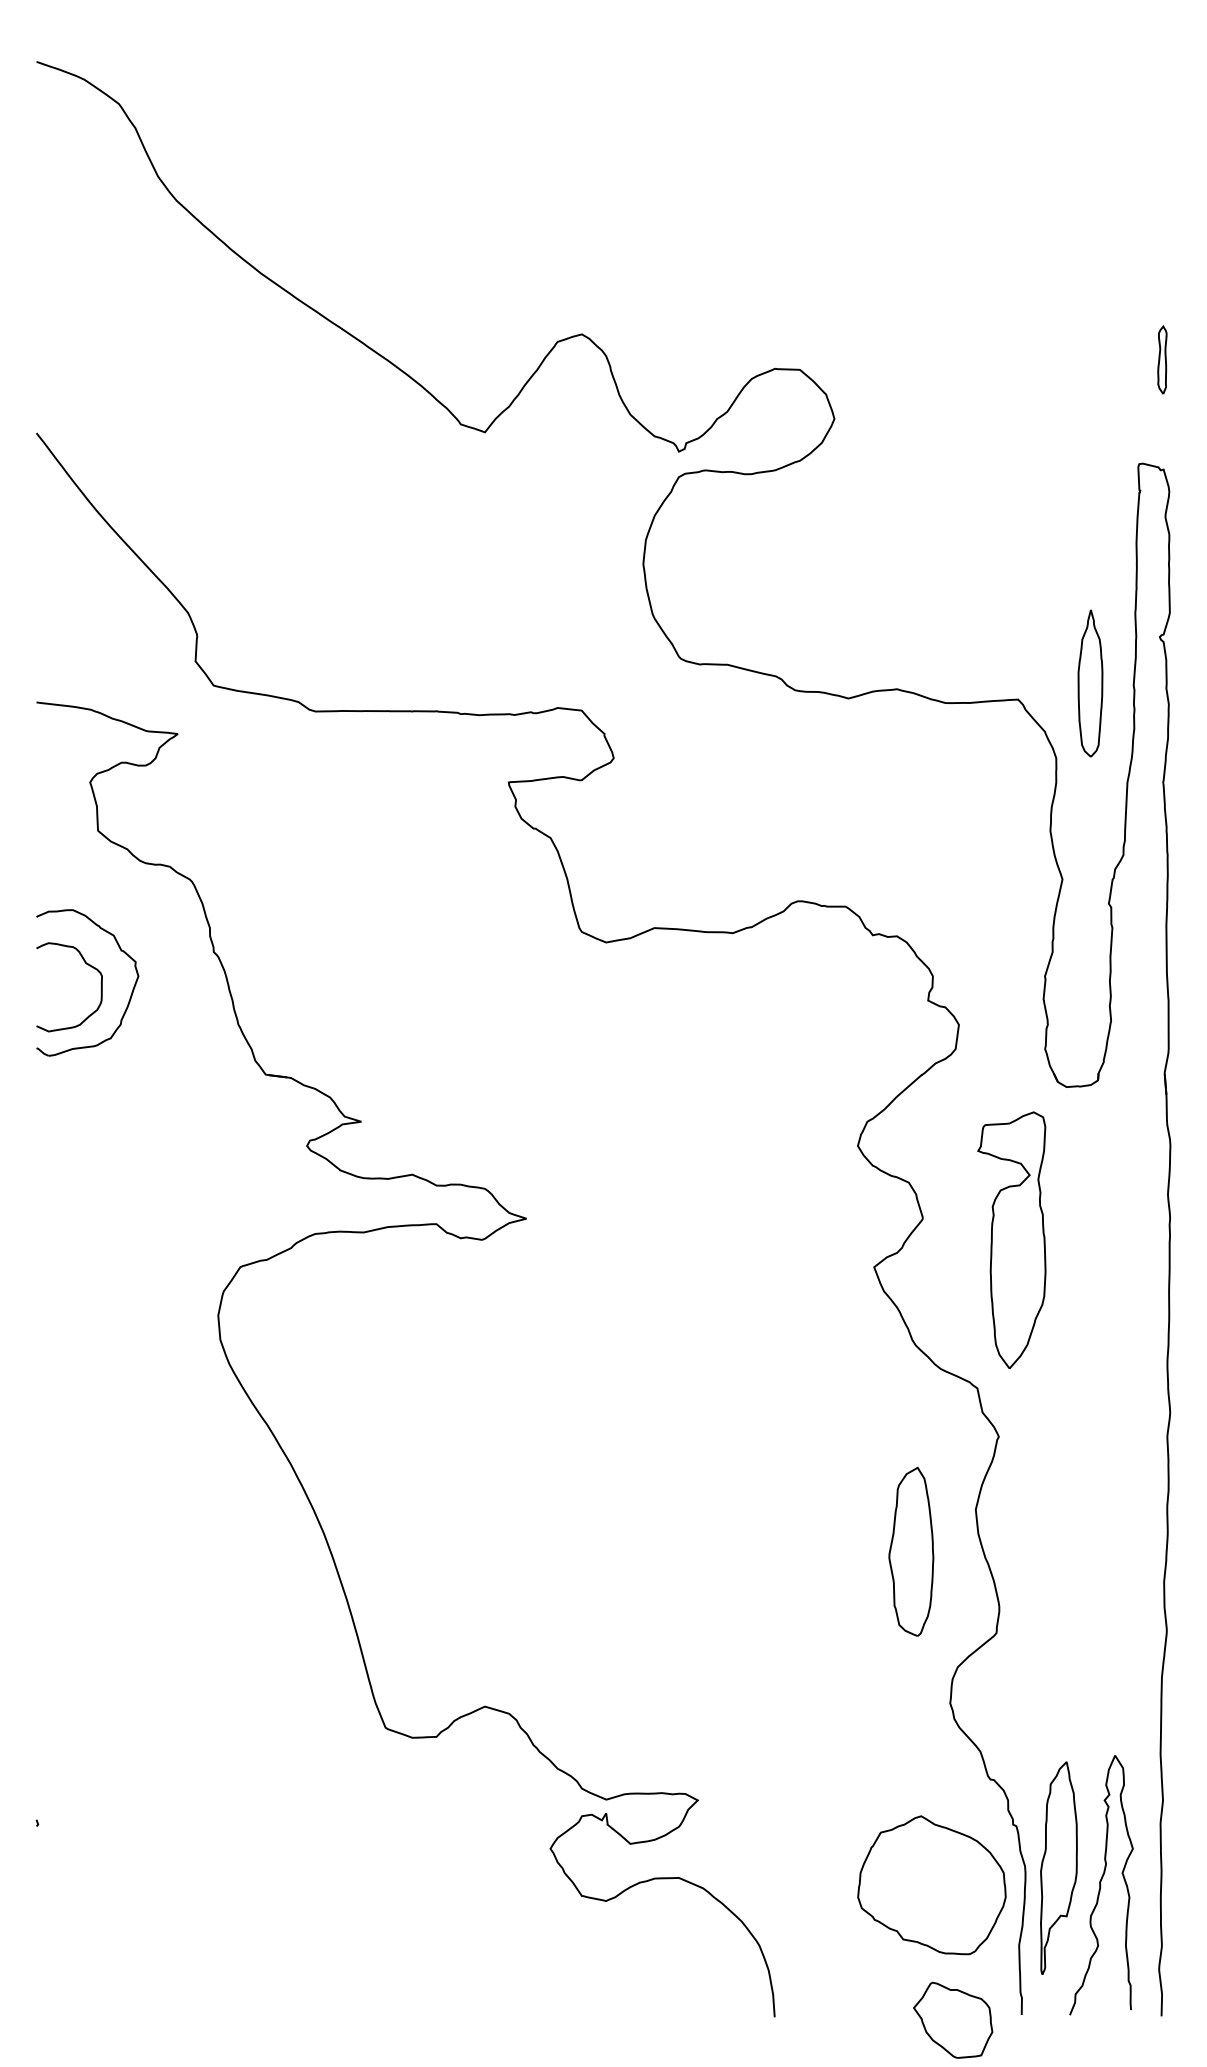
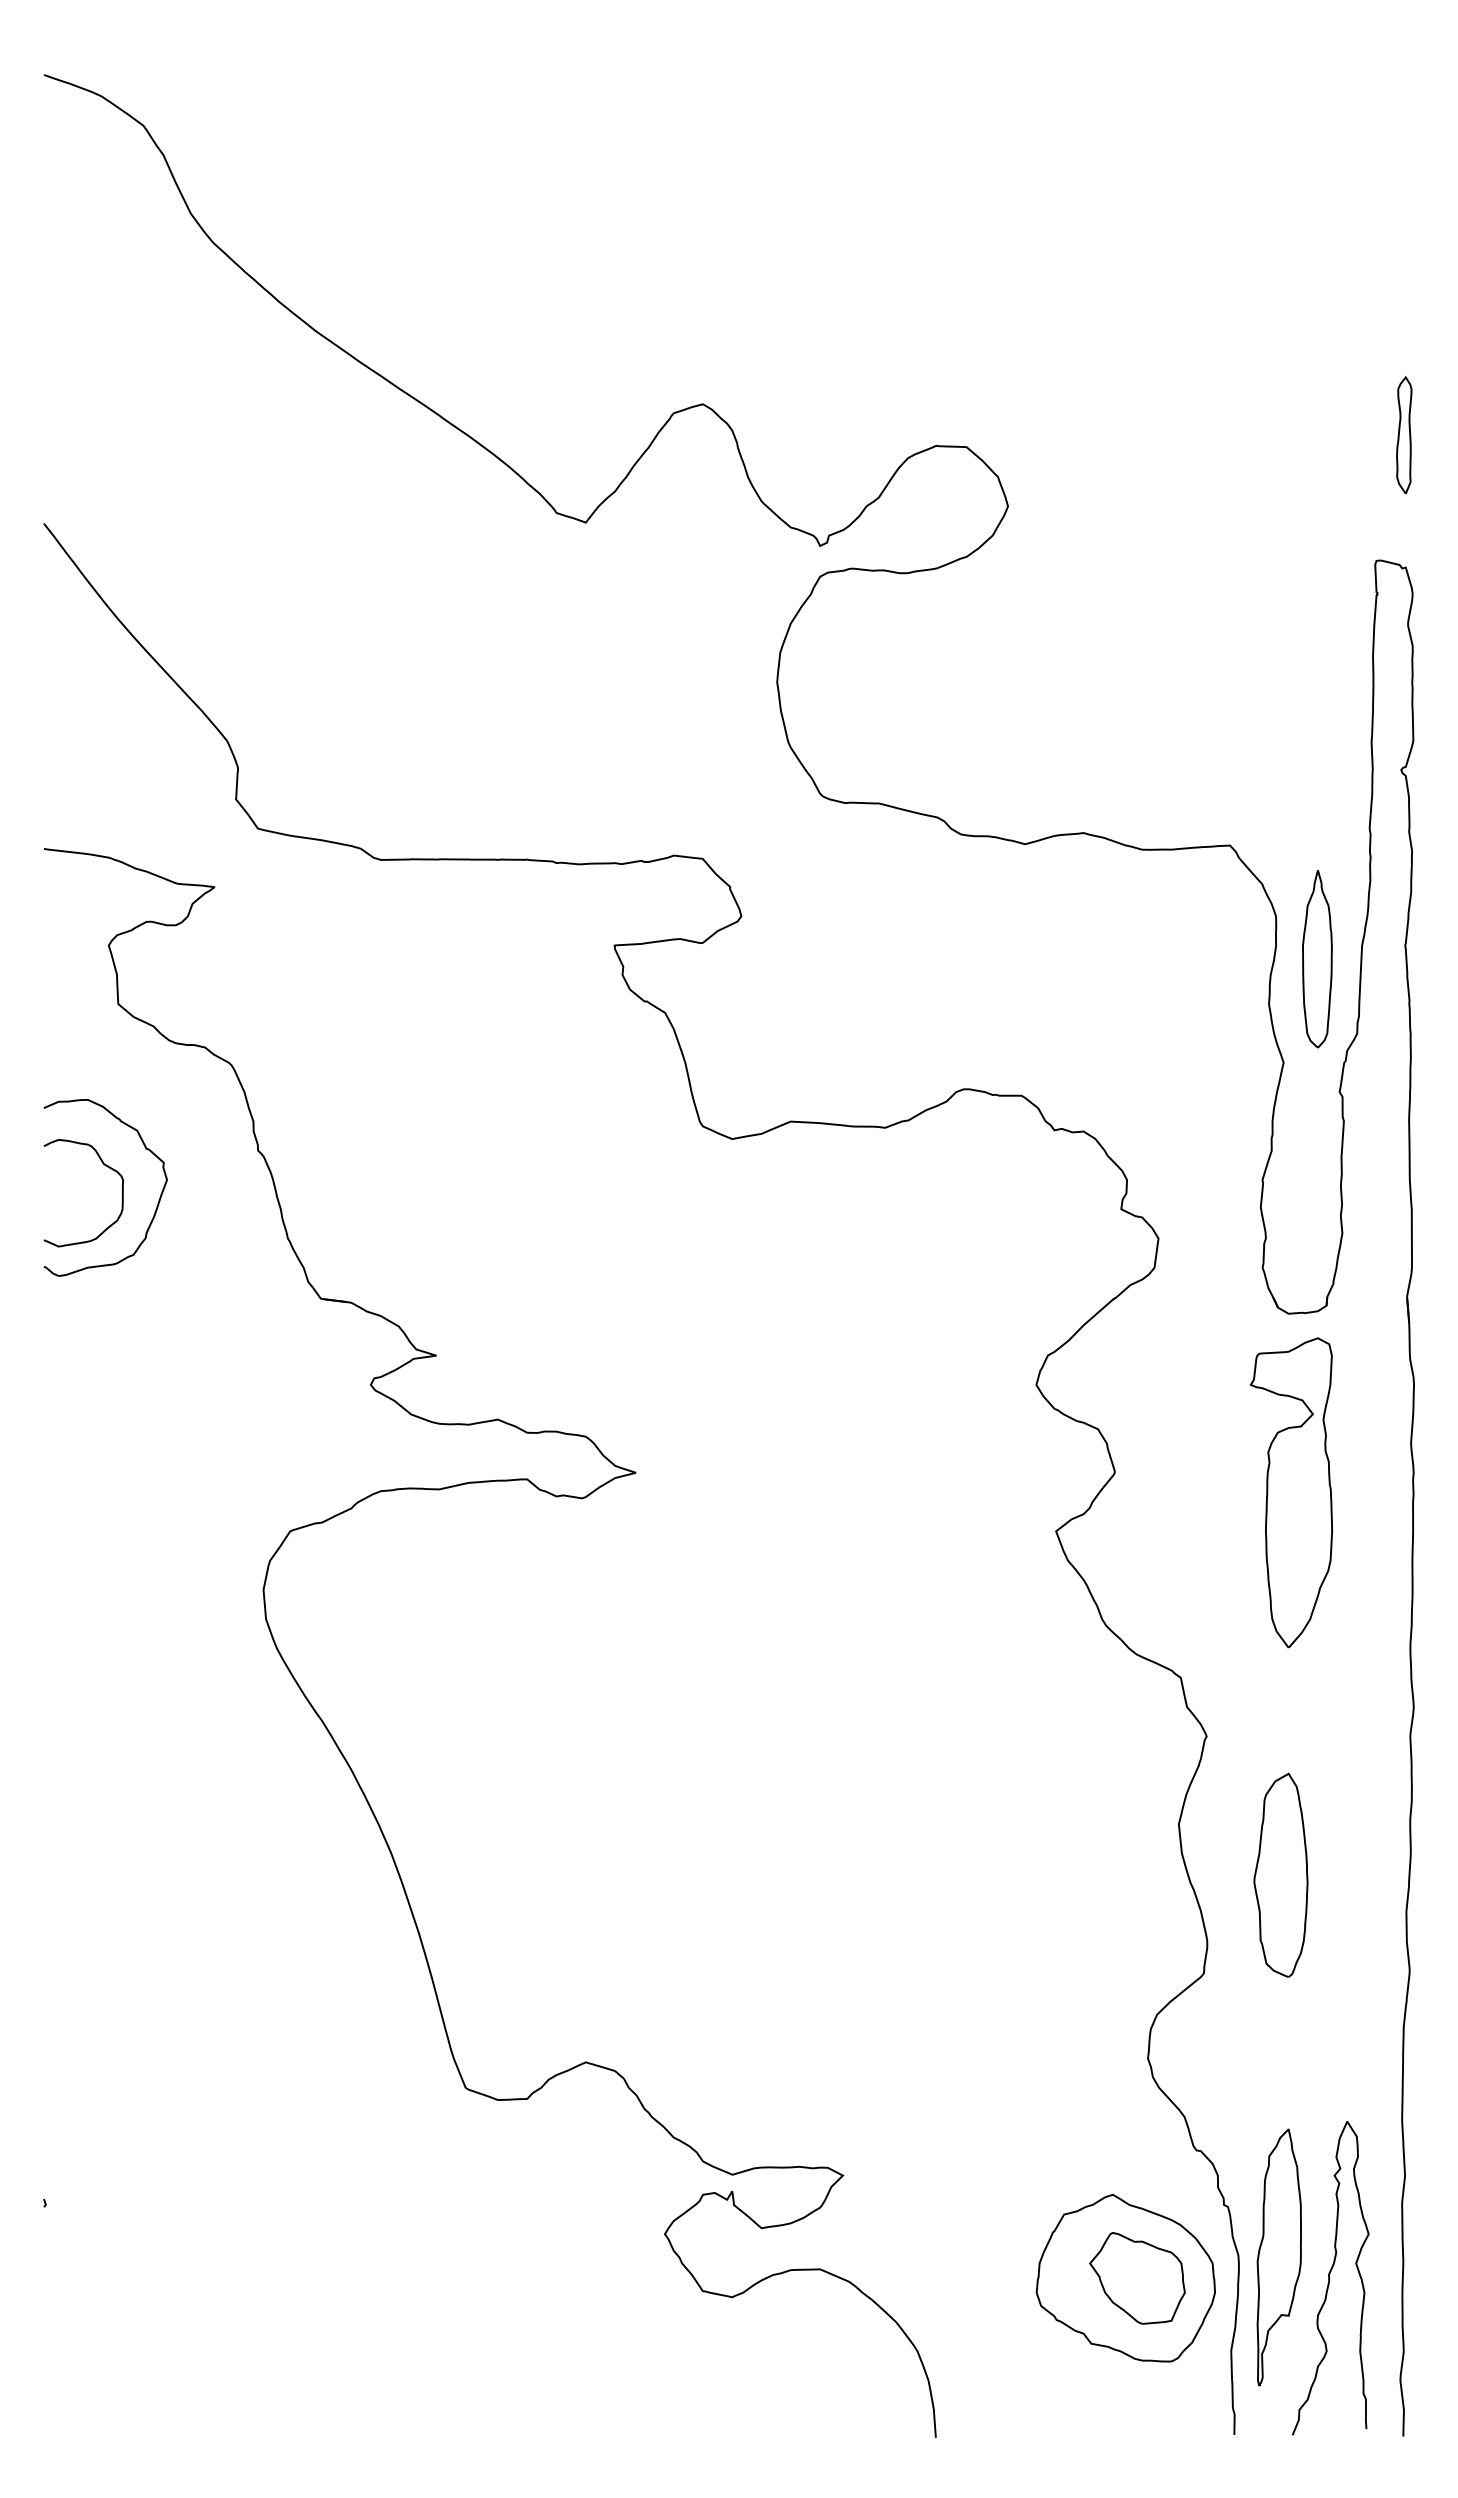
part: (1162, 360) -> (1404, 435), size x1.43
part: (1090, 683) -> (1317, 959), moved
part: (1011, 1239) -> (1291, 1492), moved
part: (910, 1551) -> (1280, 1874), moved
part: (953, 2020) -> (1137, 2278), moved

